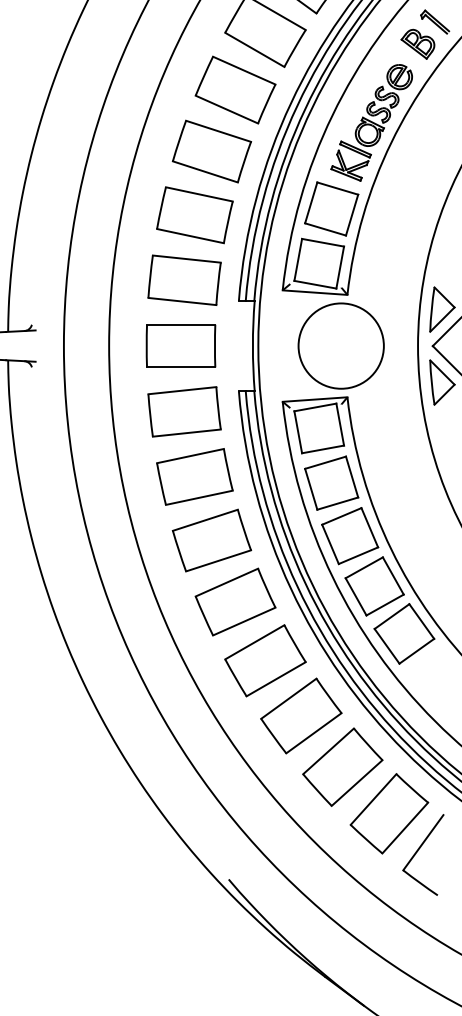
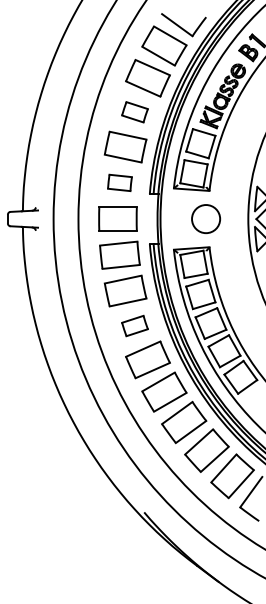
part: (211, 152) -> (134, 112), size x0.6
part: (183, 279) -> (119, 182), size x0.6
circle: (340, 345) -> (205, 218), size x0.6
part: (211, 539) -> (134, 325), size x0.6

